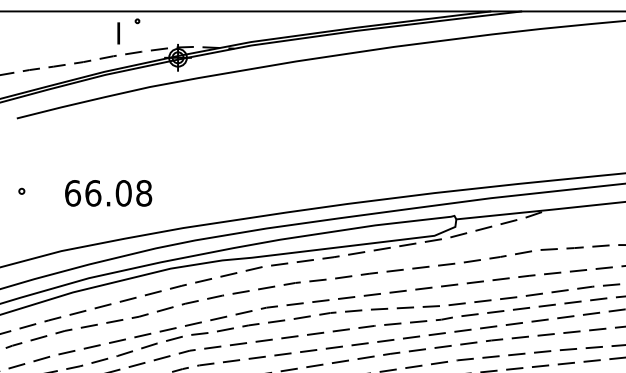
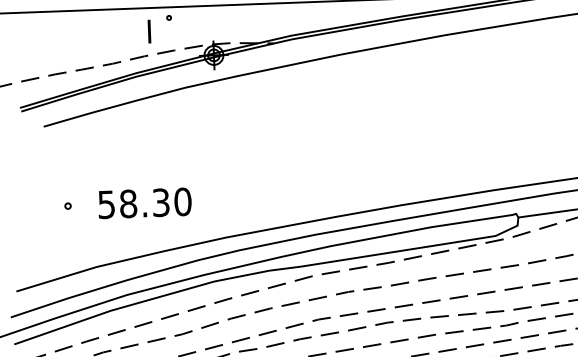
part: (21, 190) -> (67, 205), moved
text: (108, 193) -> (144, 203), 66.08 -> 58.30

